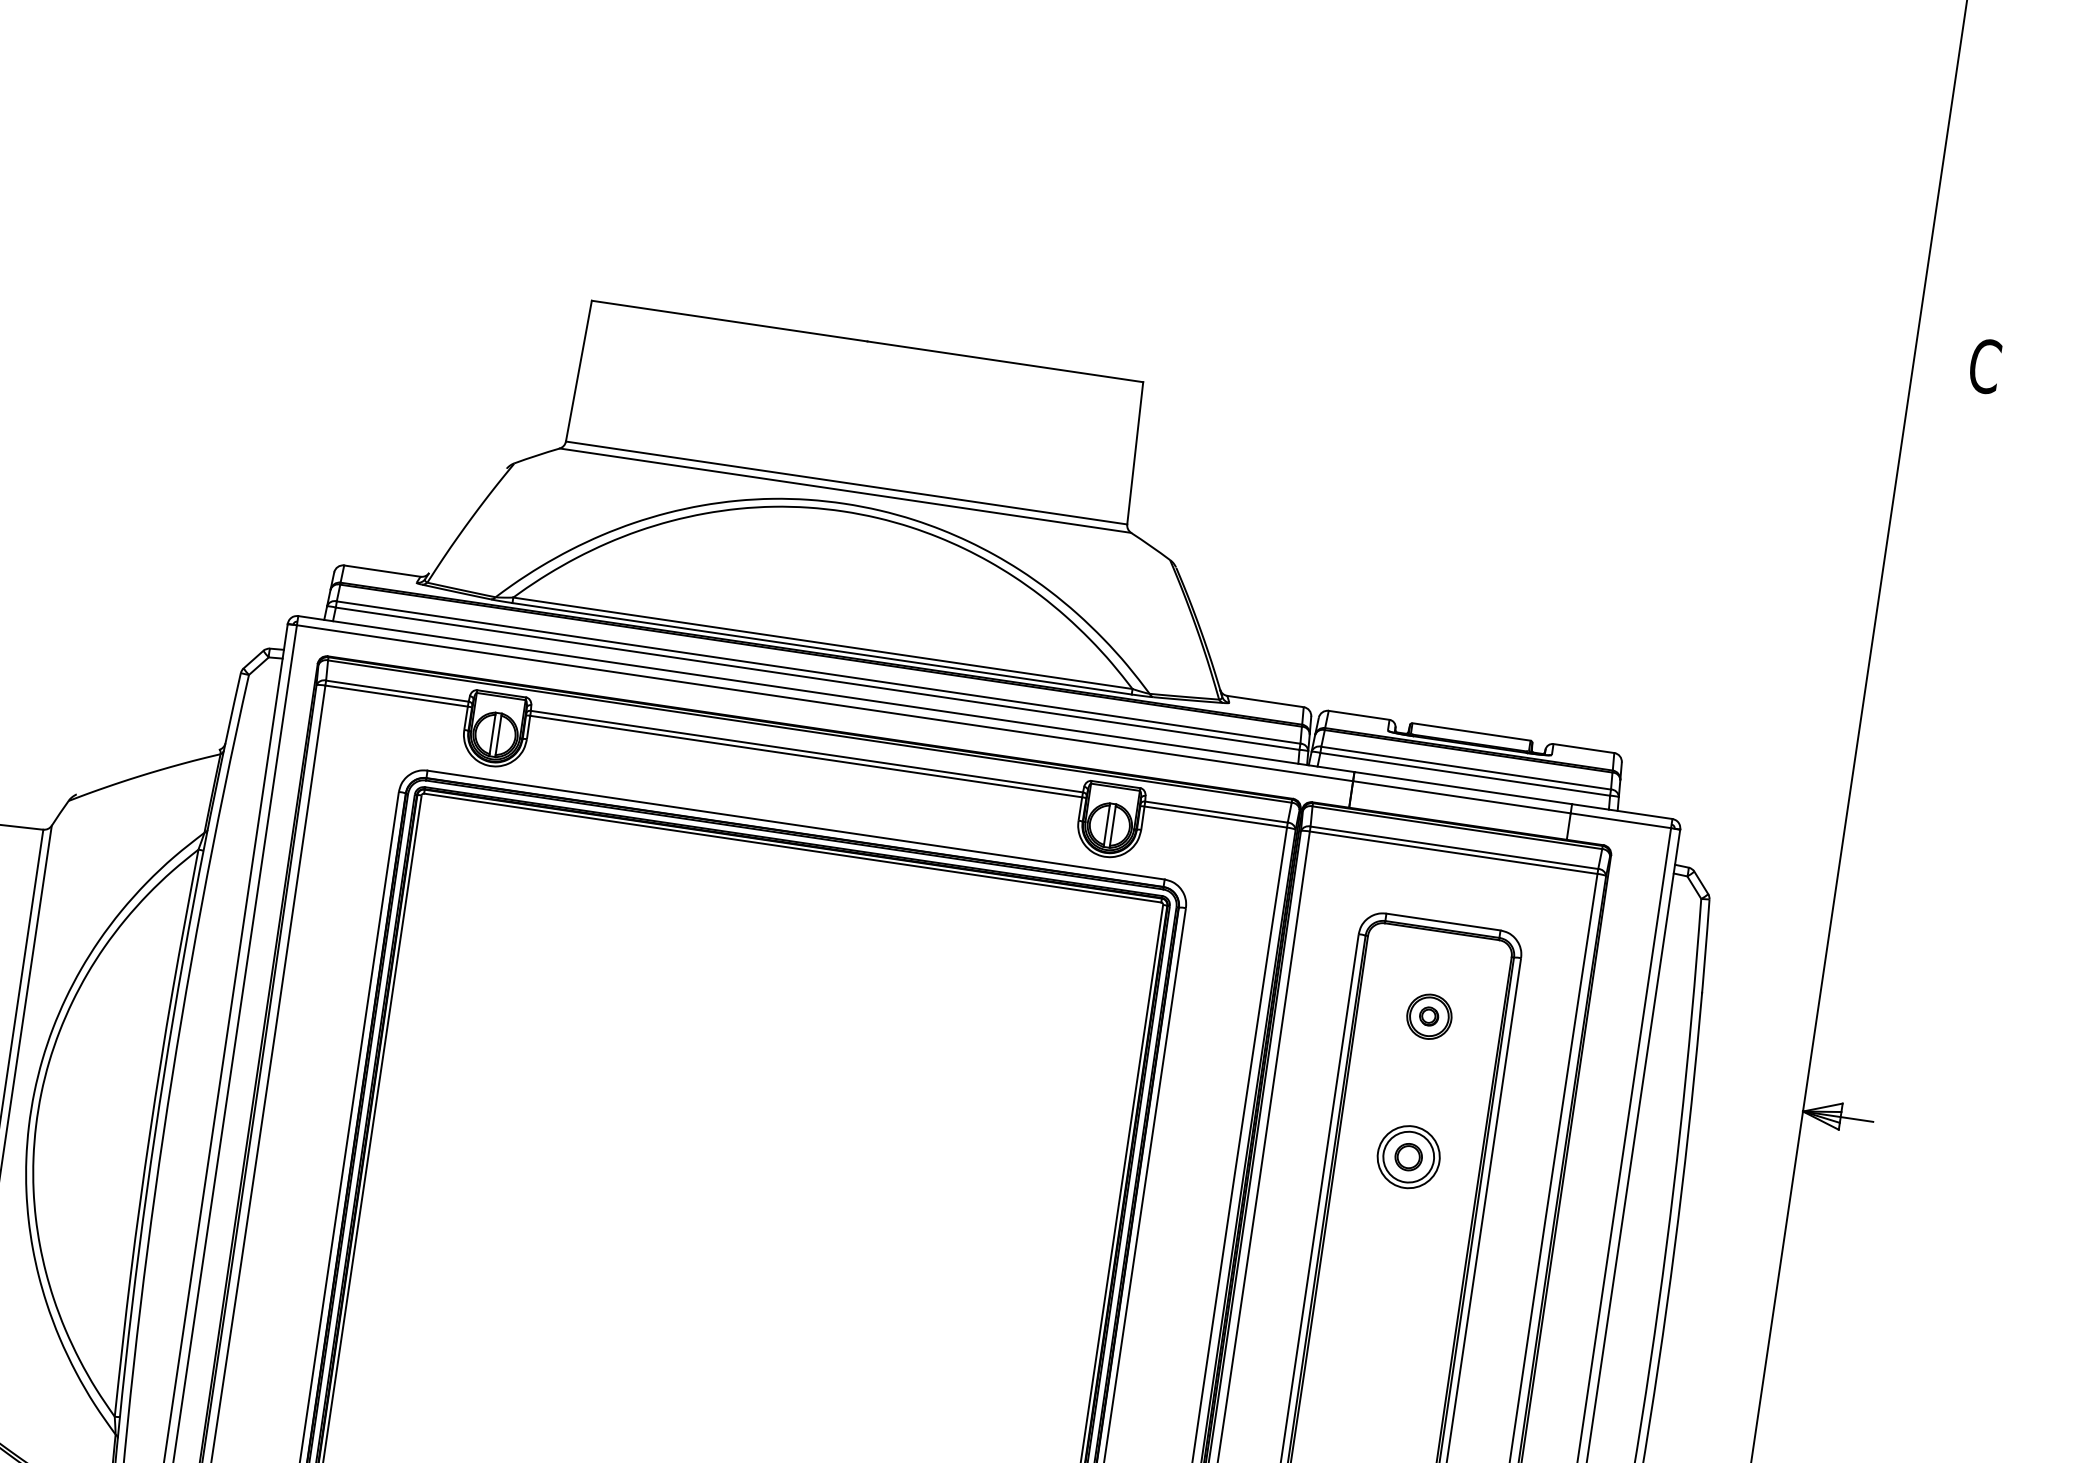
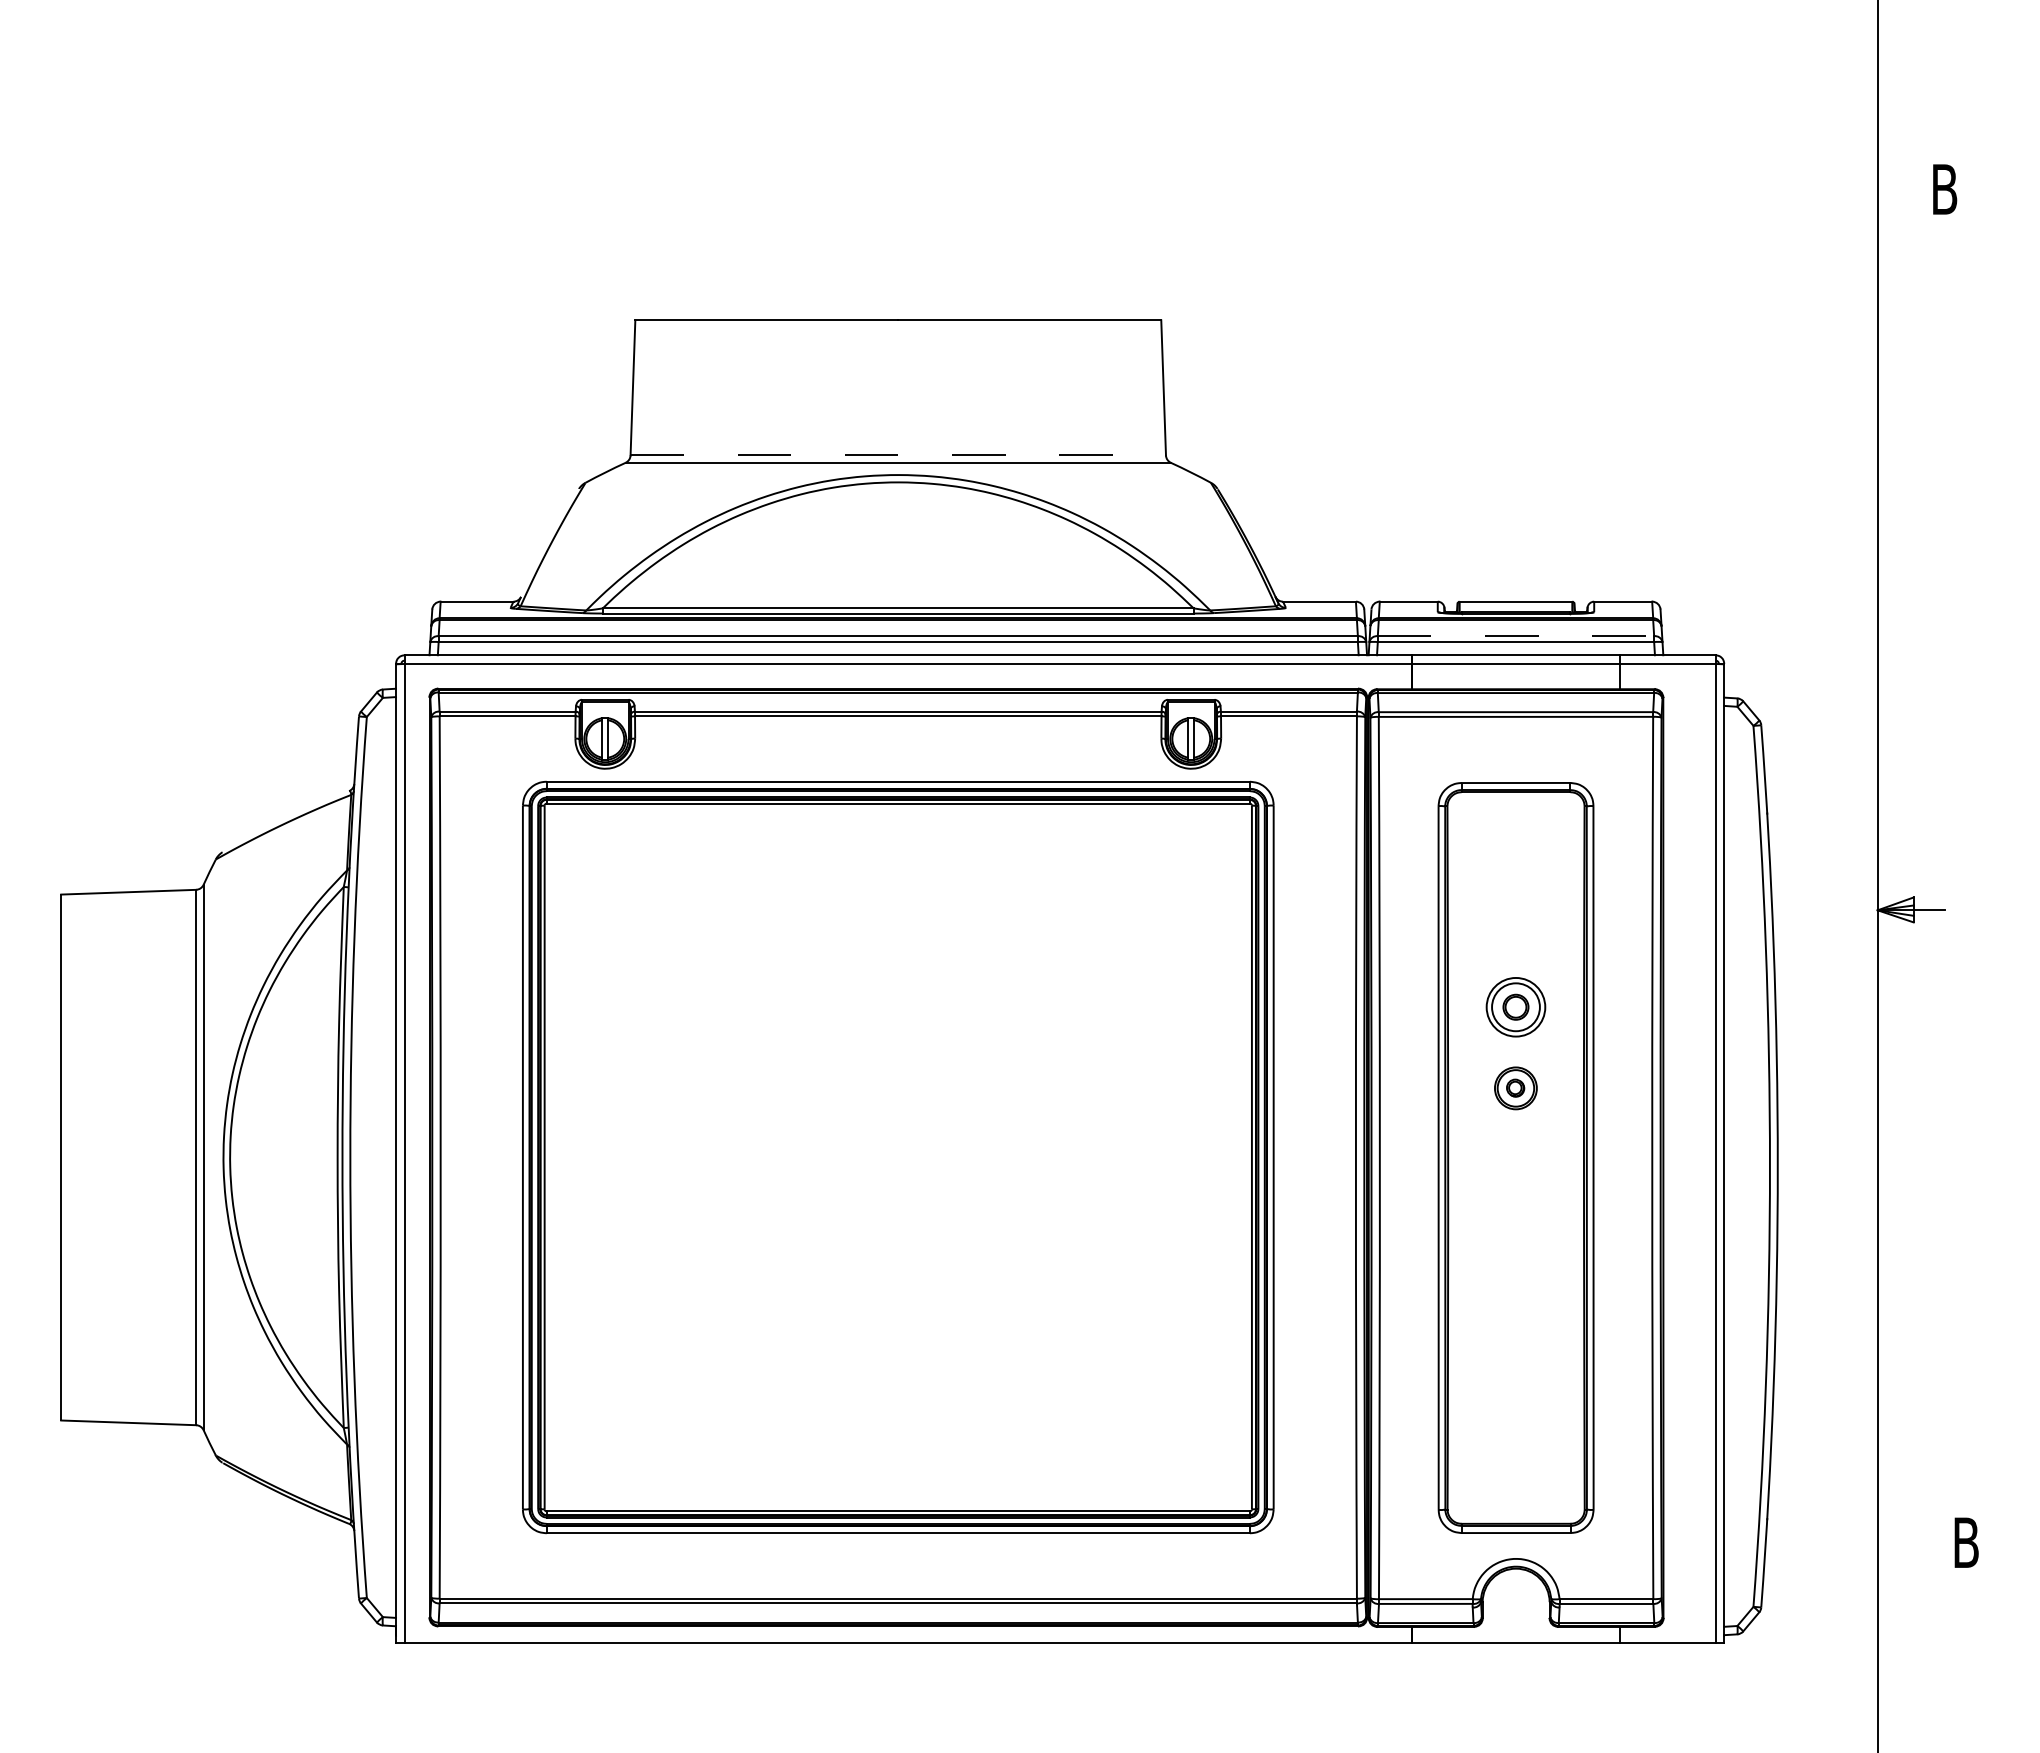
text: (1984, 366) -> (1944, 189), C -> B
line: (846, 483) -> (898, 455), solid -> dashed
line: (1466, 768) -> (1516, 636), solid -> dashed
part: (1428, 1016) -> (1515, 1088), moved

